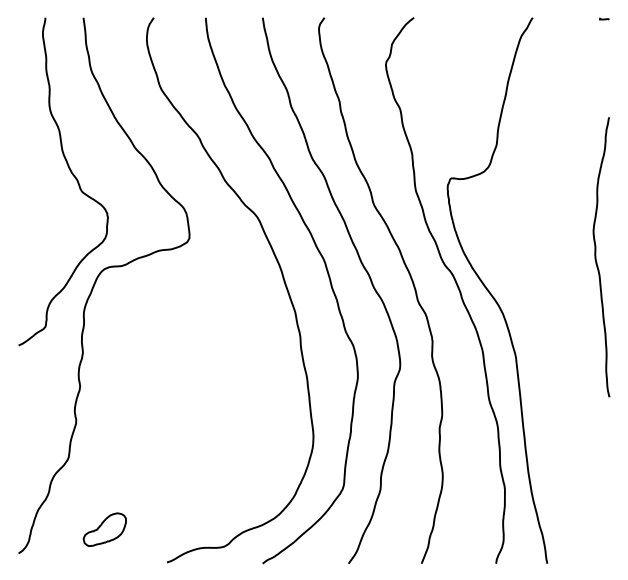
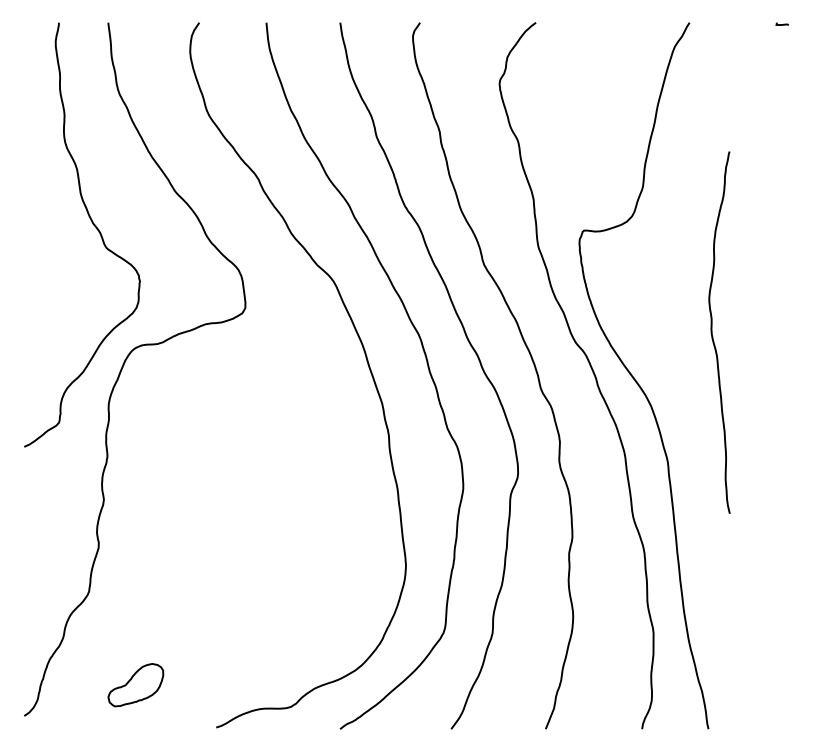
curve: (596, 257) -> (712, 332), moved

